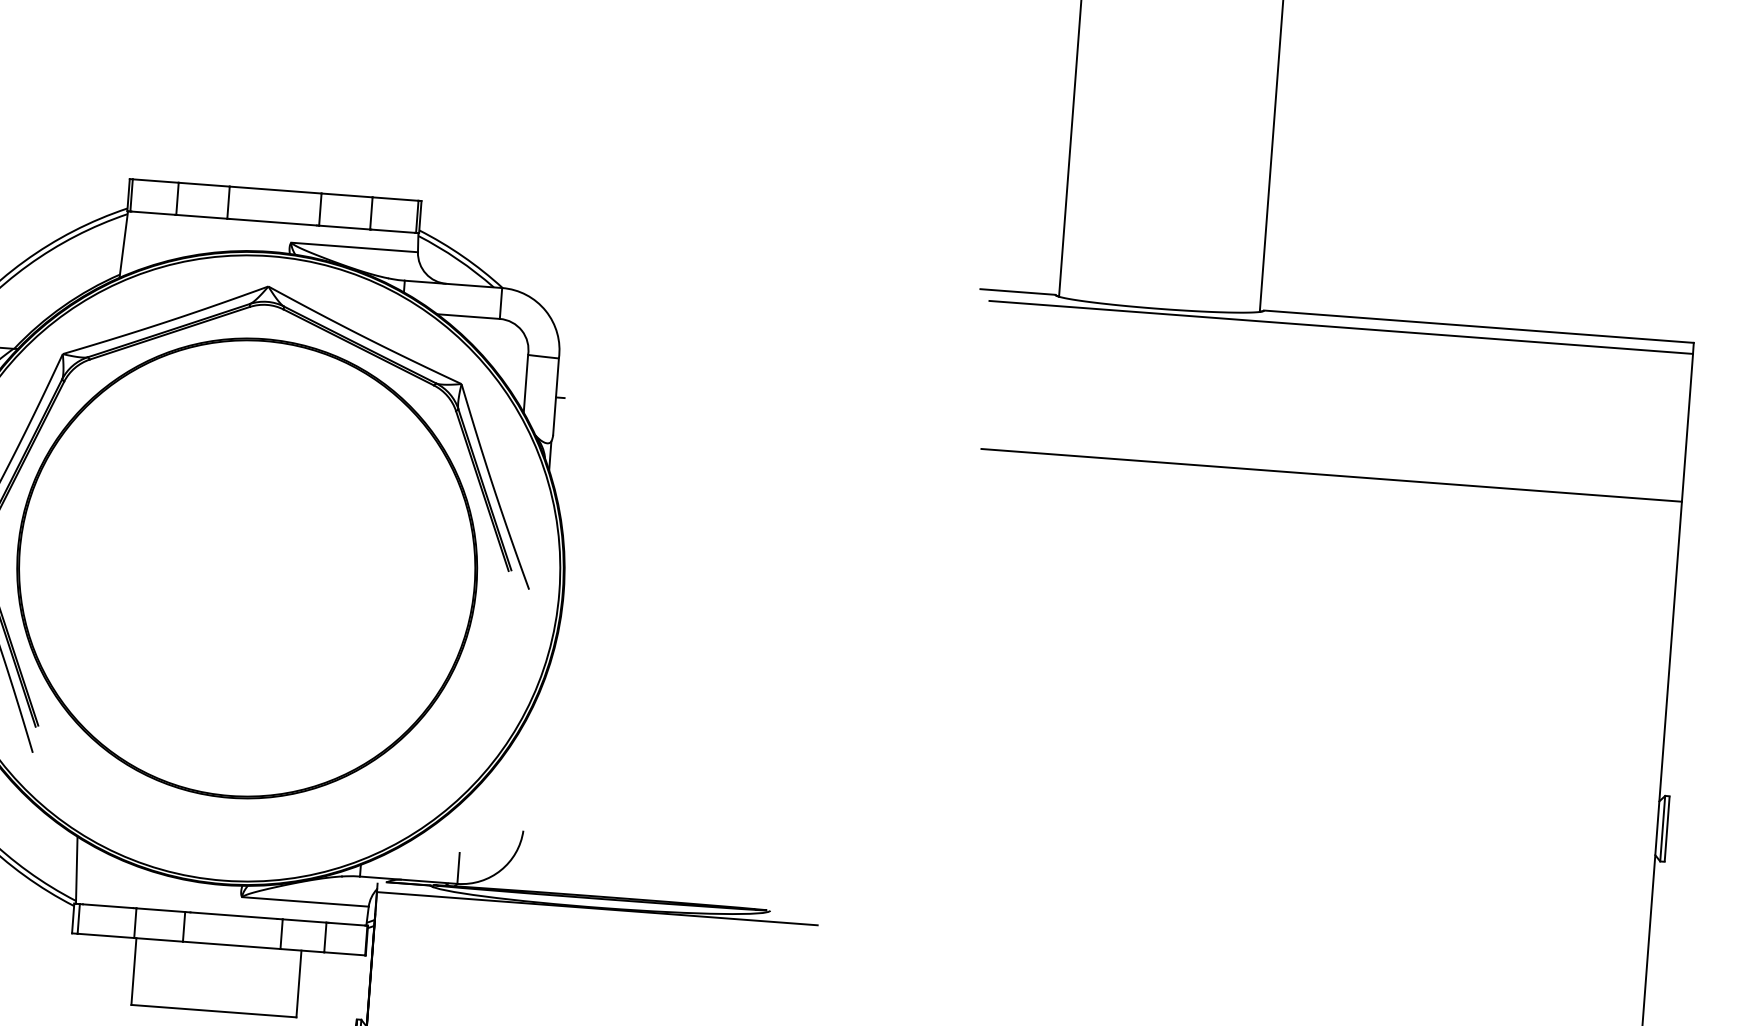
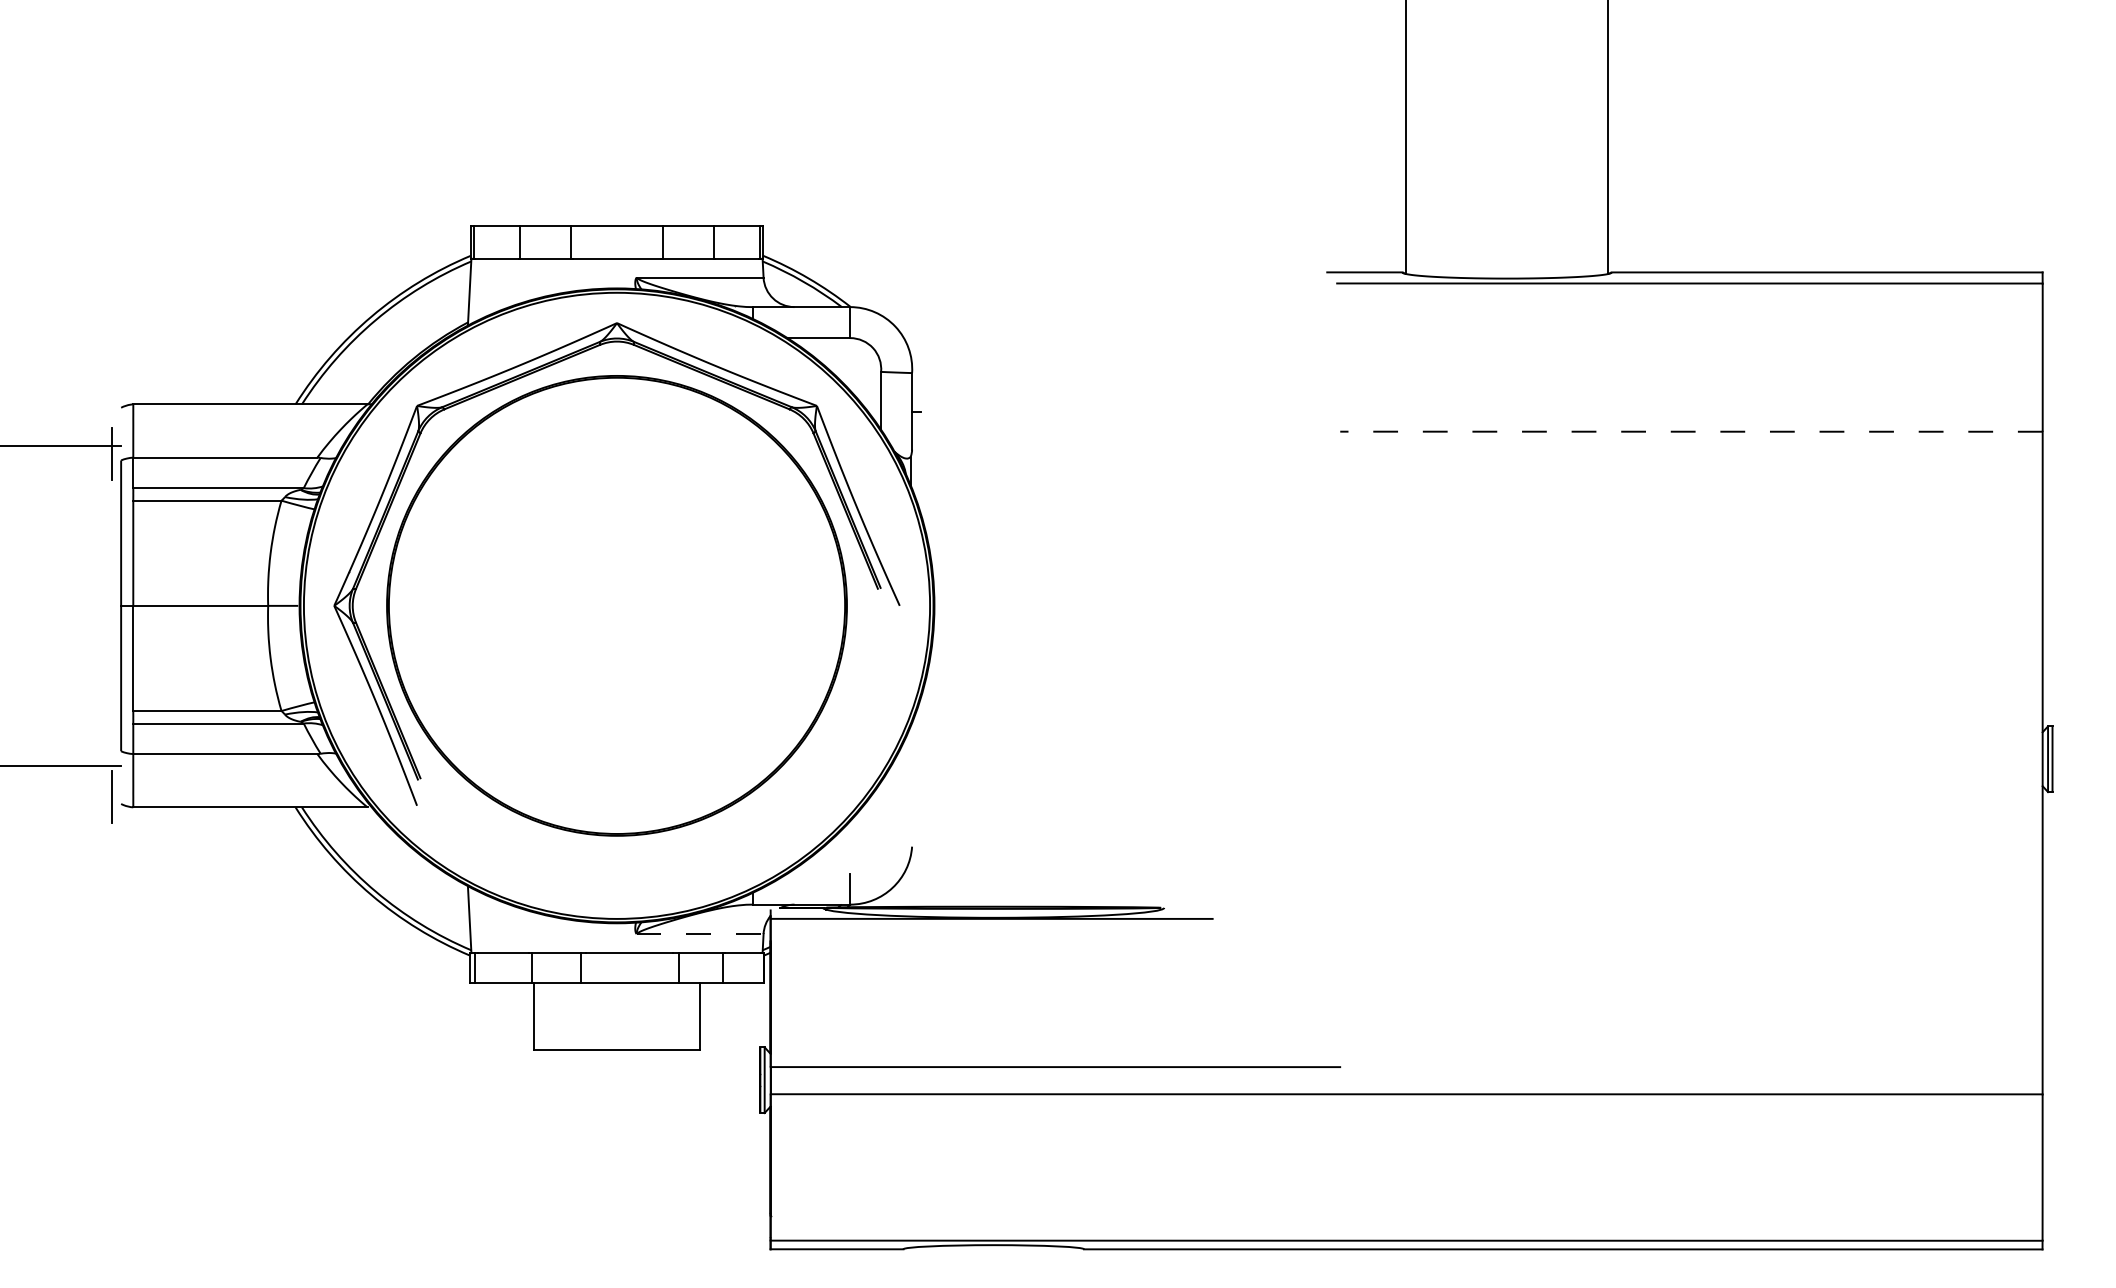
line: (1330, 475) -> (1690, 431), solid -> dashed
line: (305, 901) -> (700, 933), solid -> dashed

